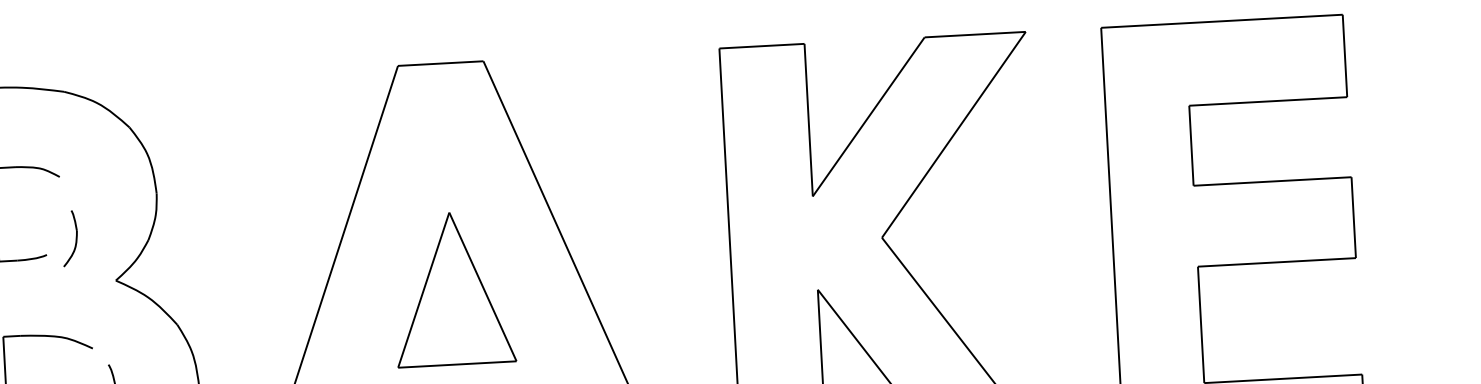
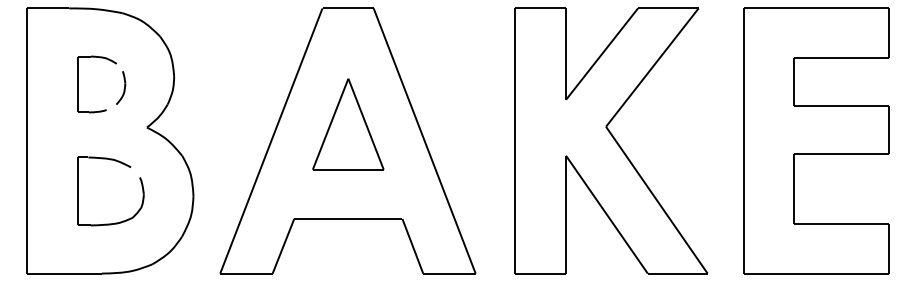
part: (70, 237) -> (121, 87), moved
part: (453, 288) -> (348, 124), moved

